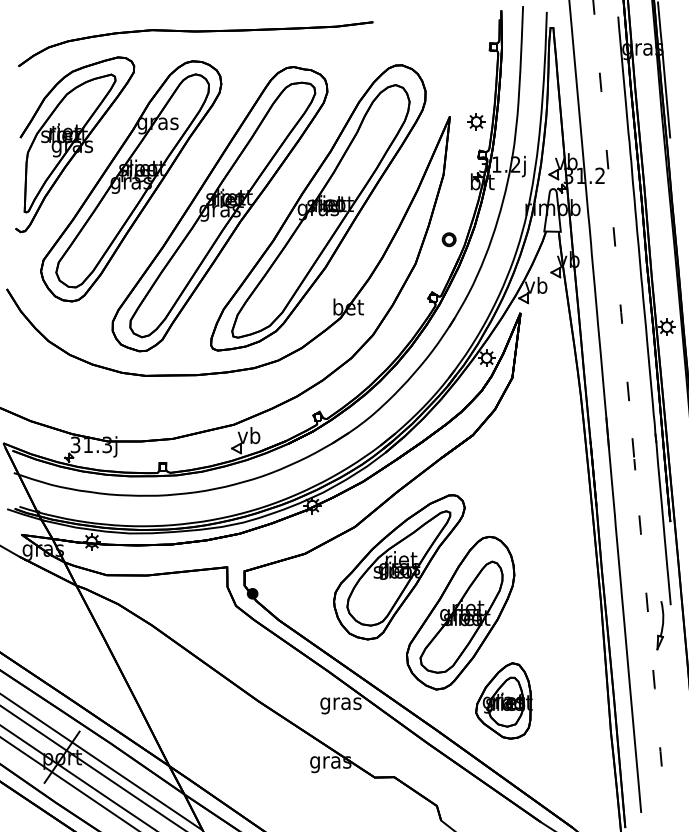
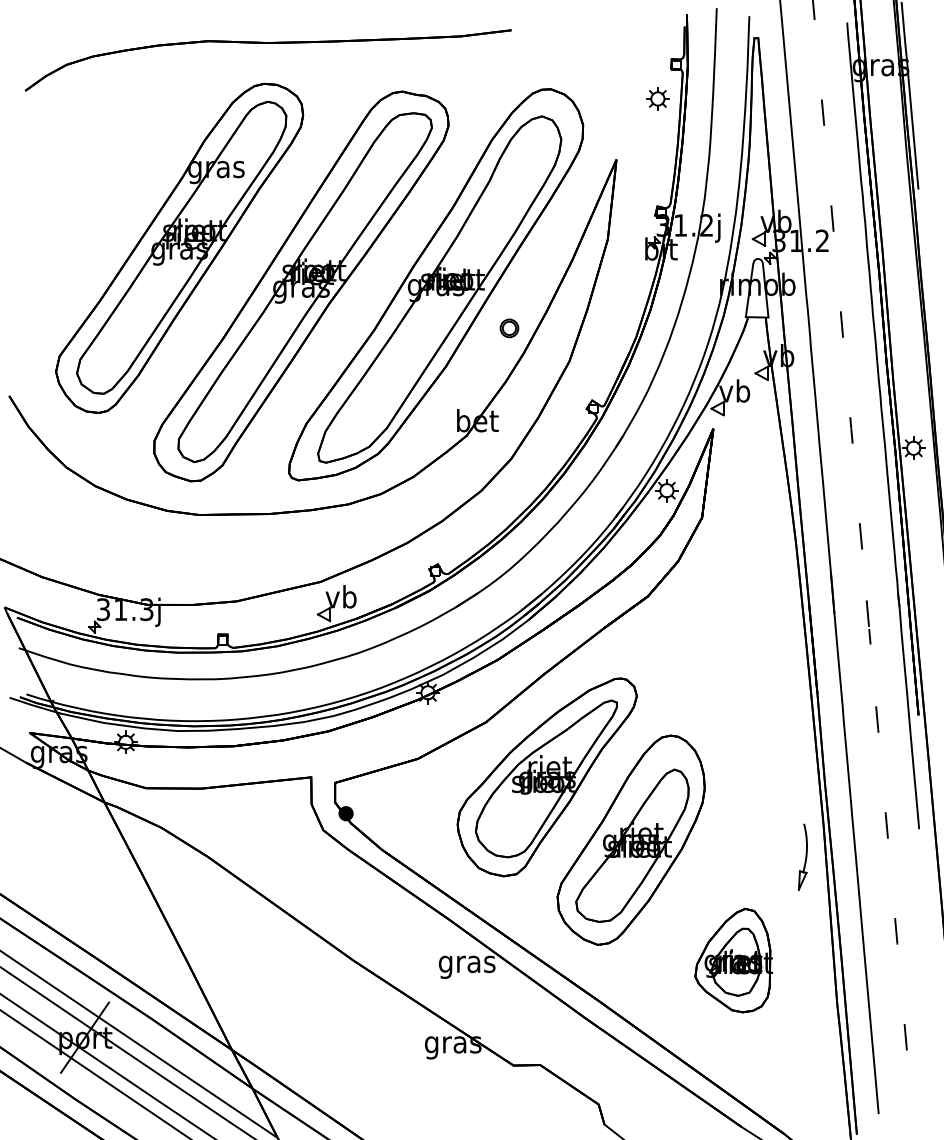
part: (476, 121) -> (657, 98), moved
part: (74, 144) -> (102, 197), removed
part: (449, 239) -> (509, 328), moved
part: (660, 625) -> (802, 856), moved
part: (503, 700) -> (733, 960), moved

